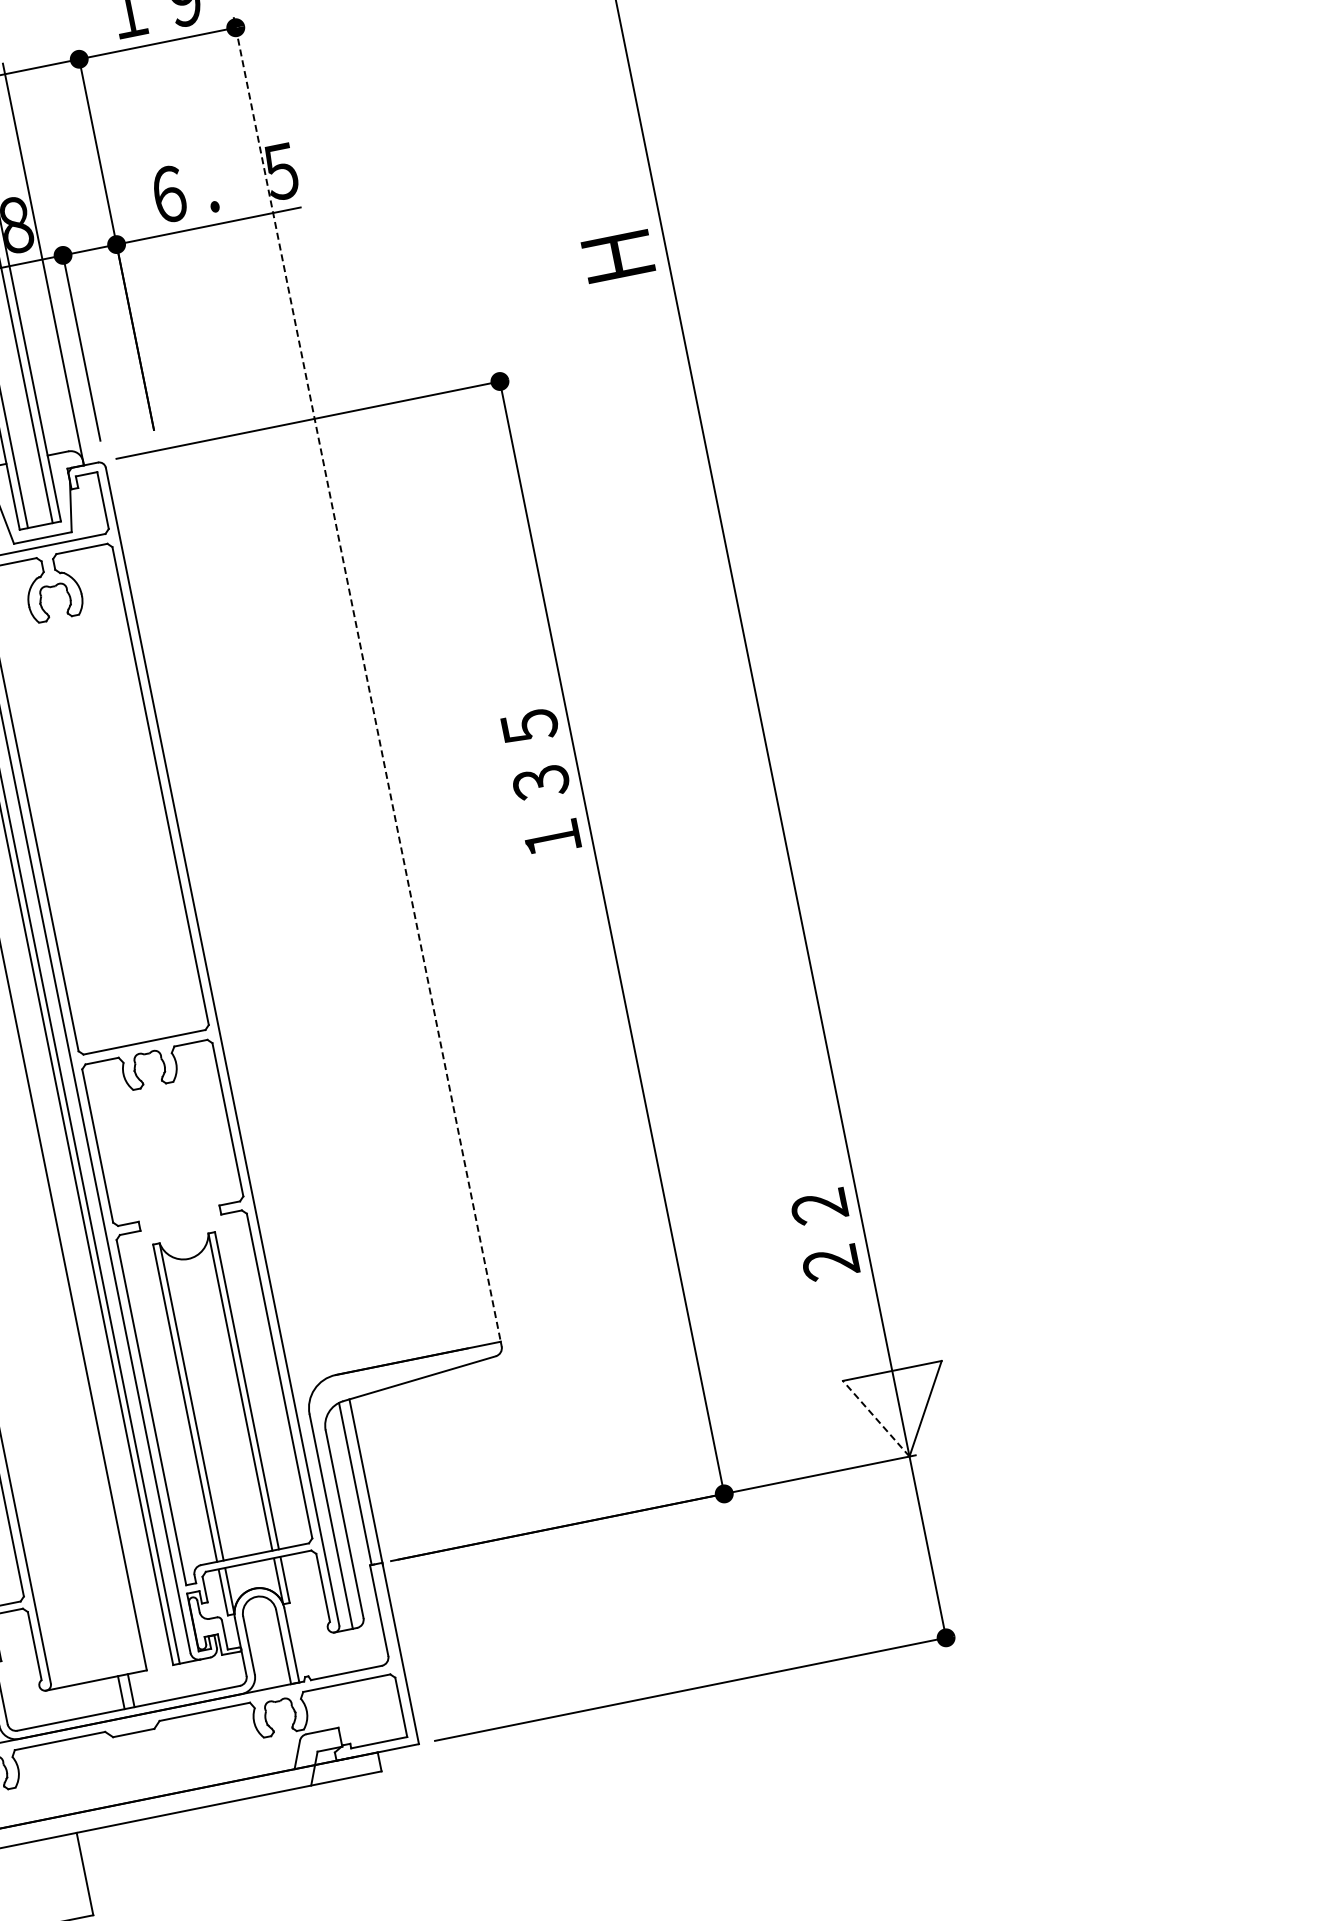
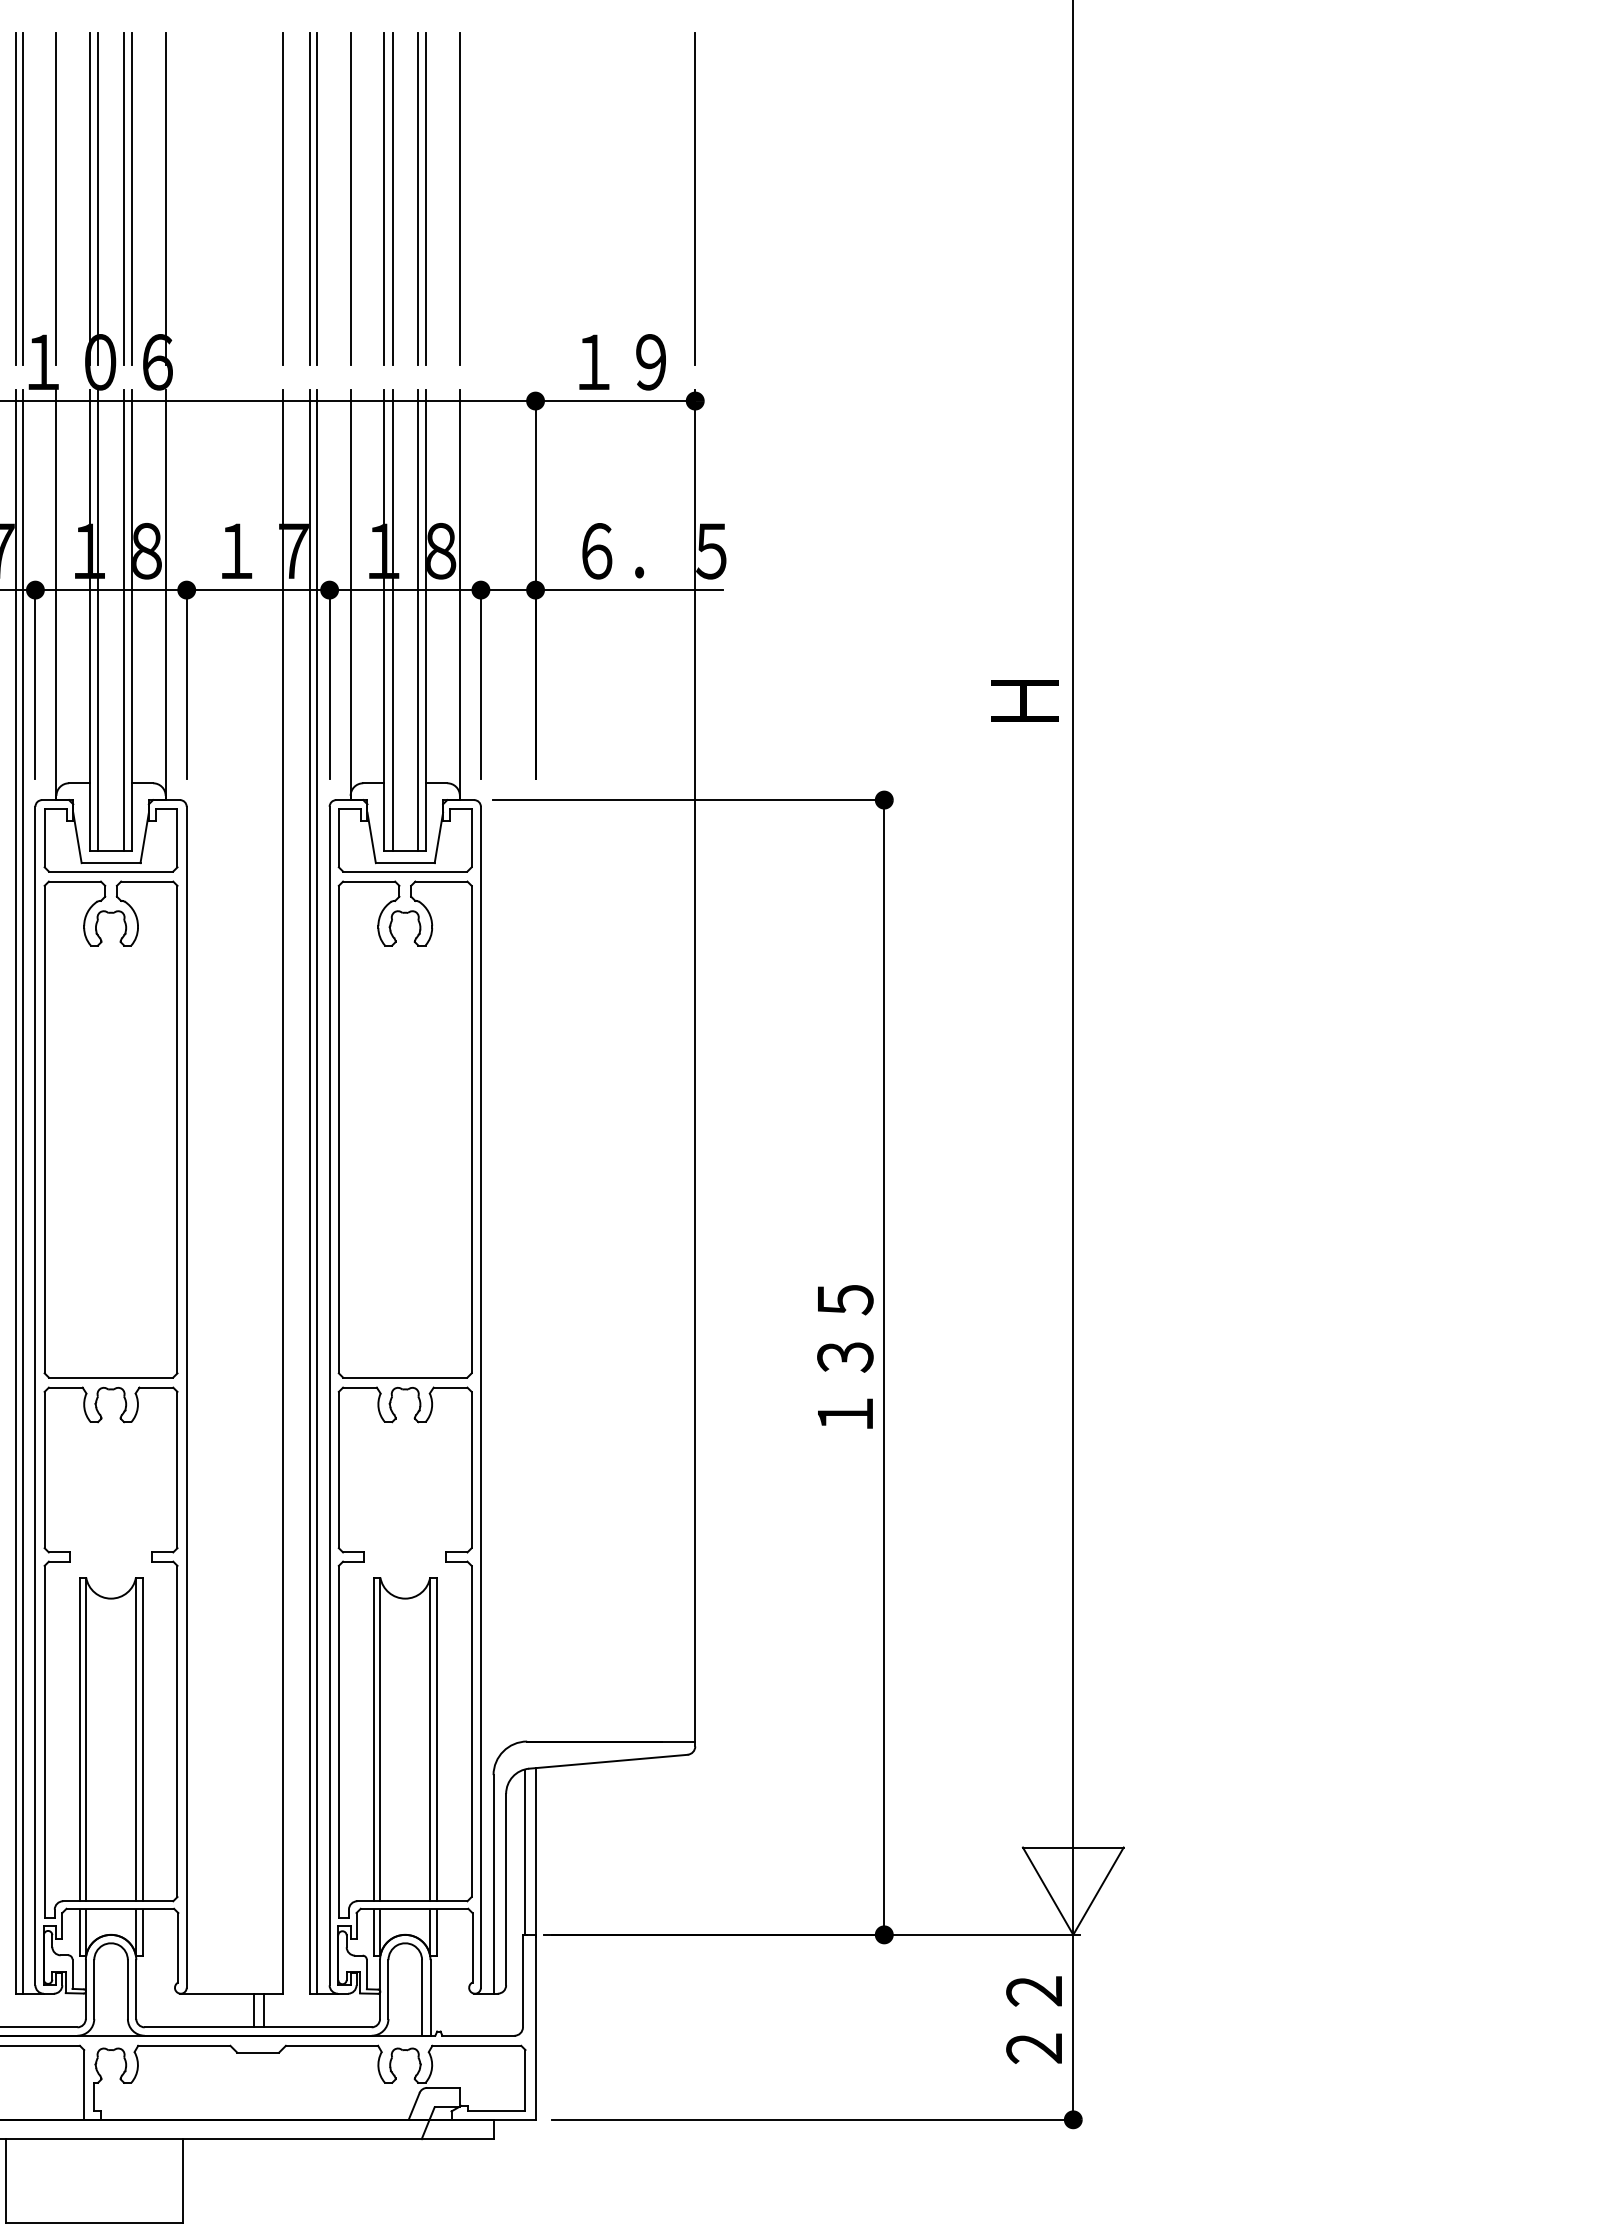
line: (367, 679) -> (695, 1065), dashed -> solid
text: (541, 781) -> (845, 1356), moved
text: (824, 1234) -> (1033, 2019), moved
line: (875, 1418) -> (1047, 1890), dashed -> solid

